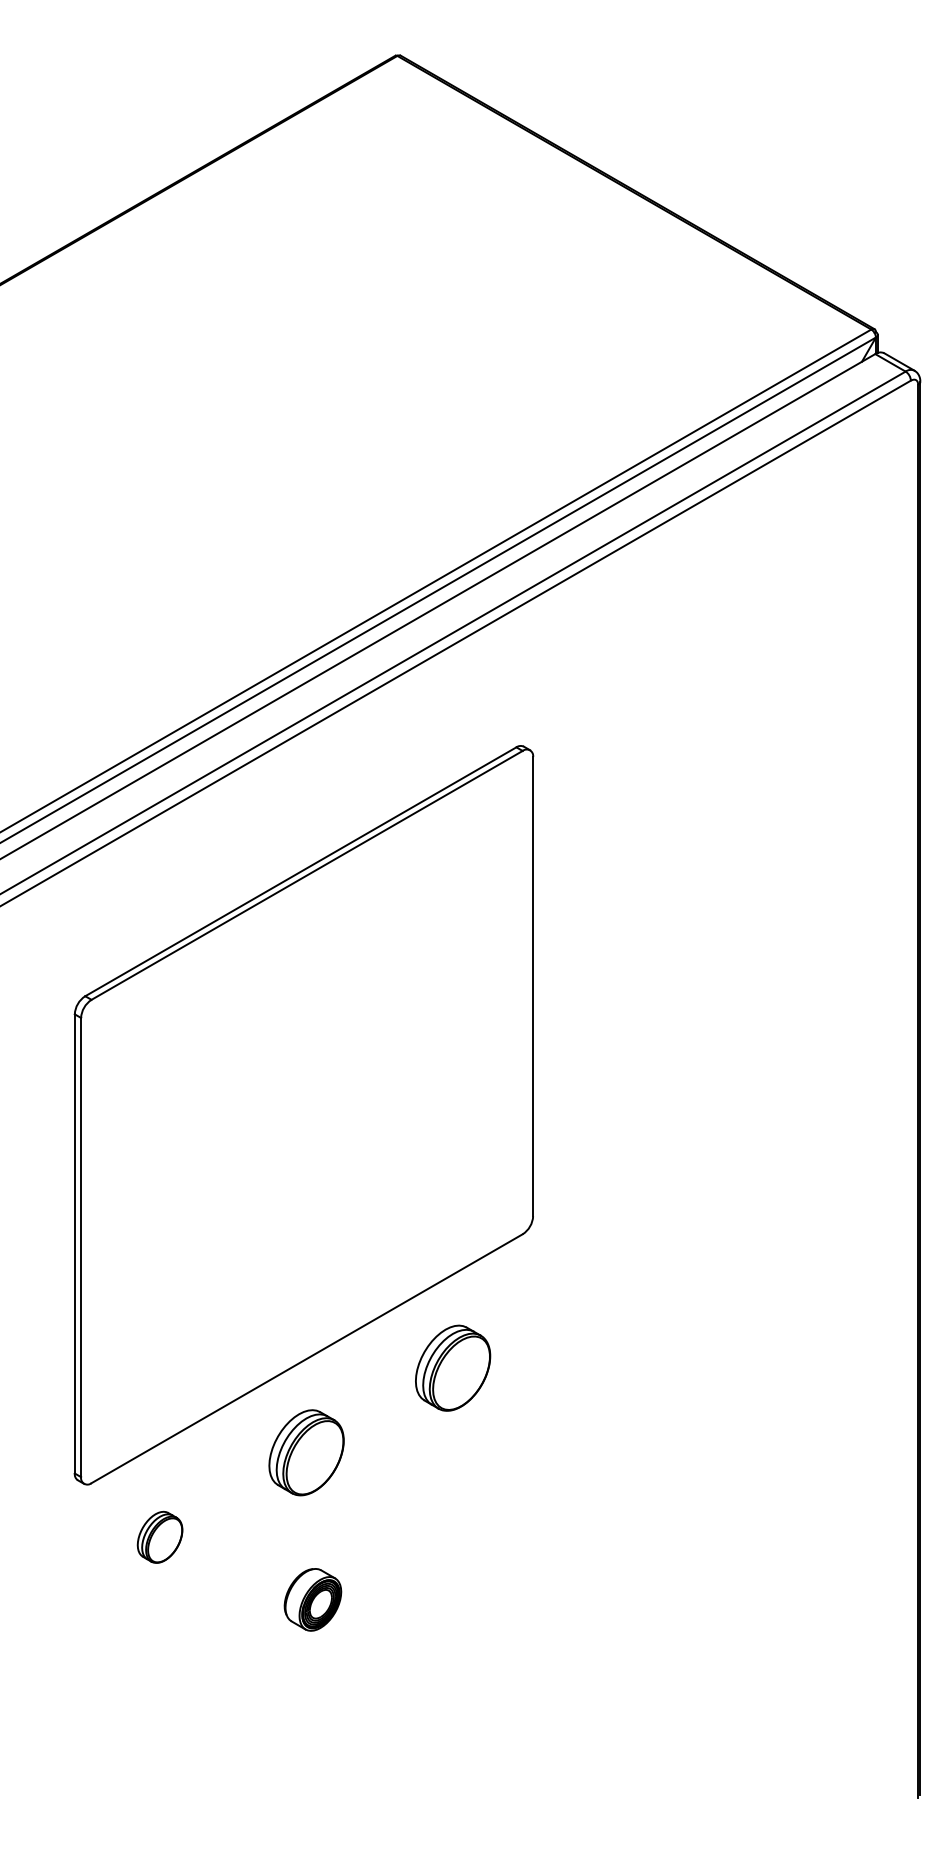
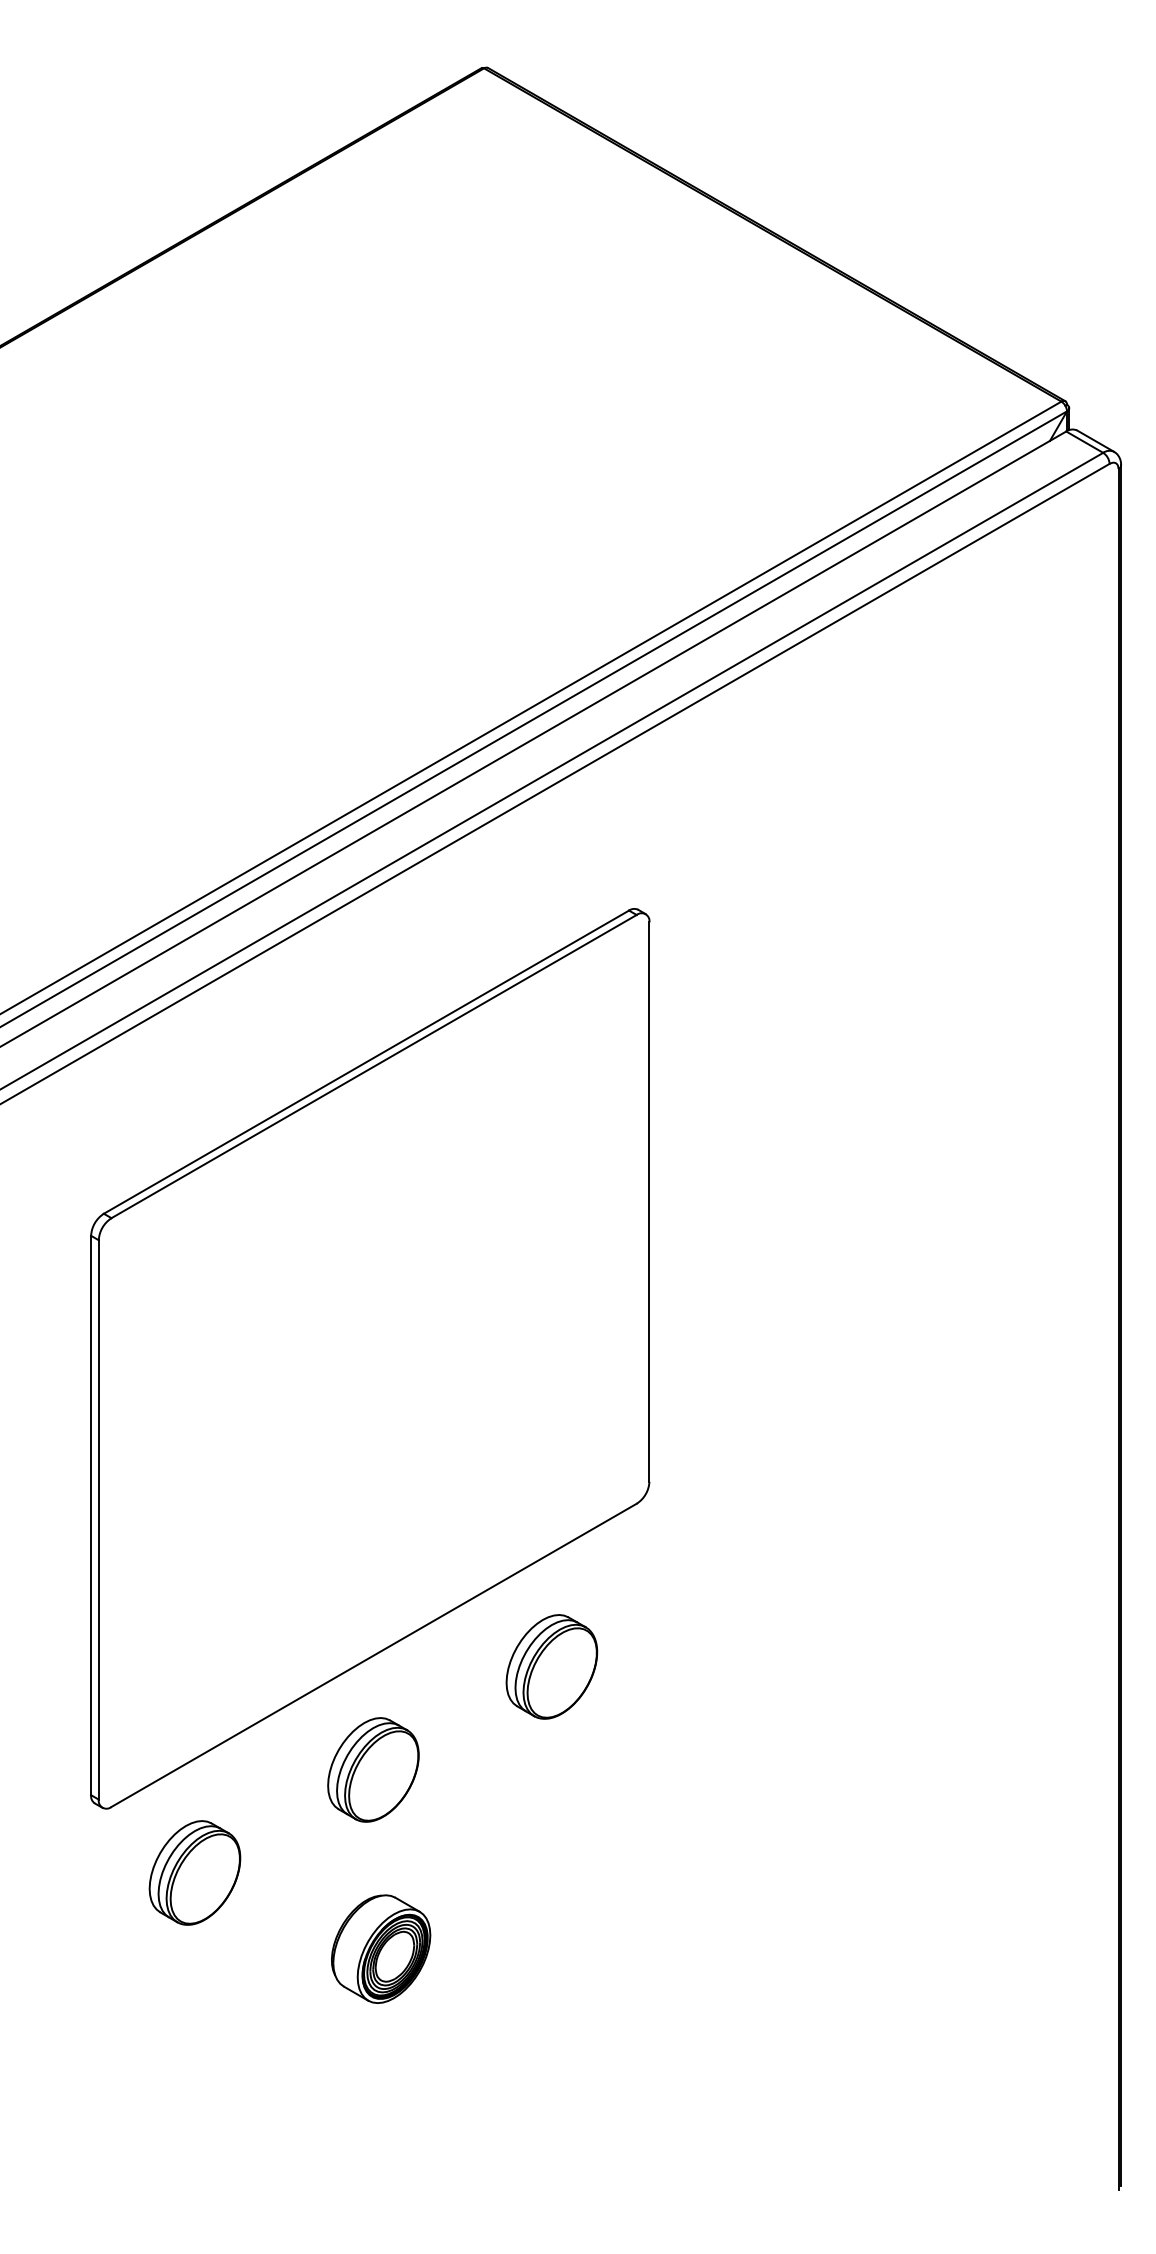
part: (159, 1536) -> (194, 1872), size x1.67
part: (313, 1599) -> (381, 1948), size x1.43

